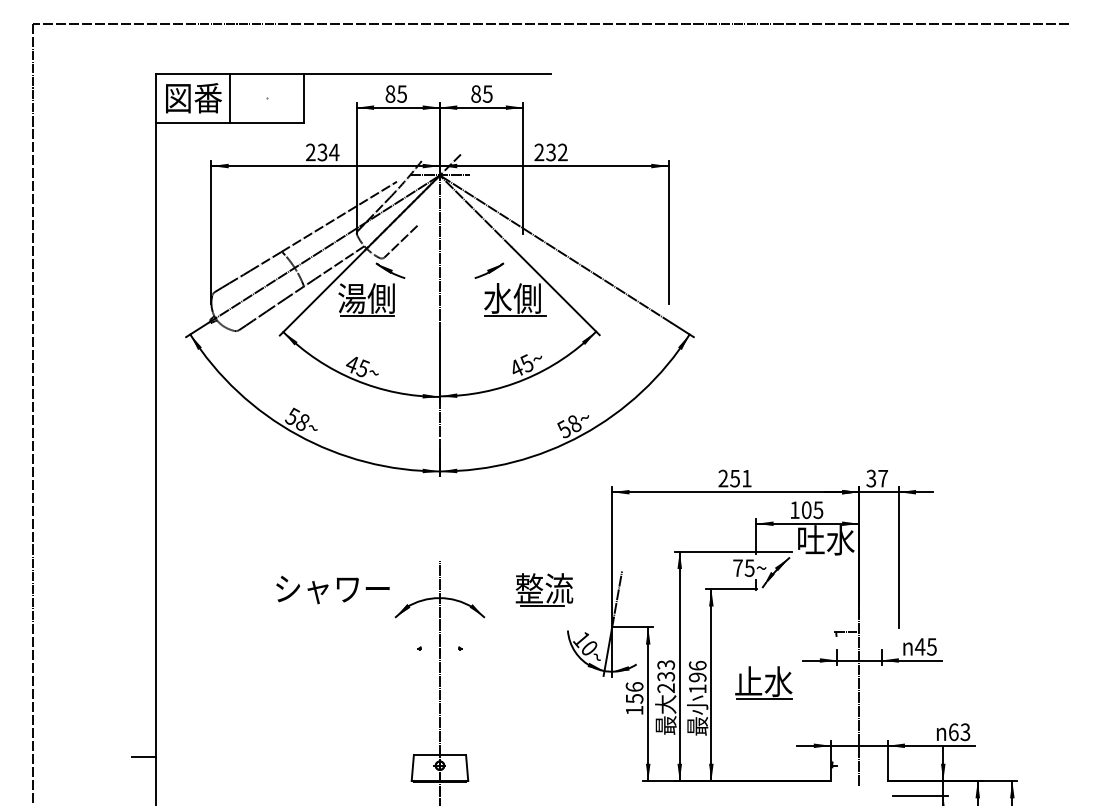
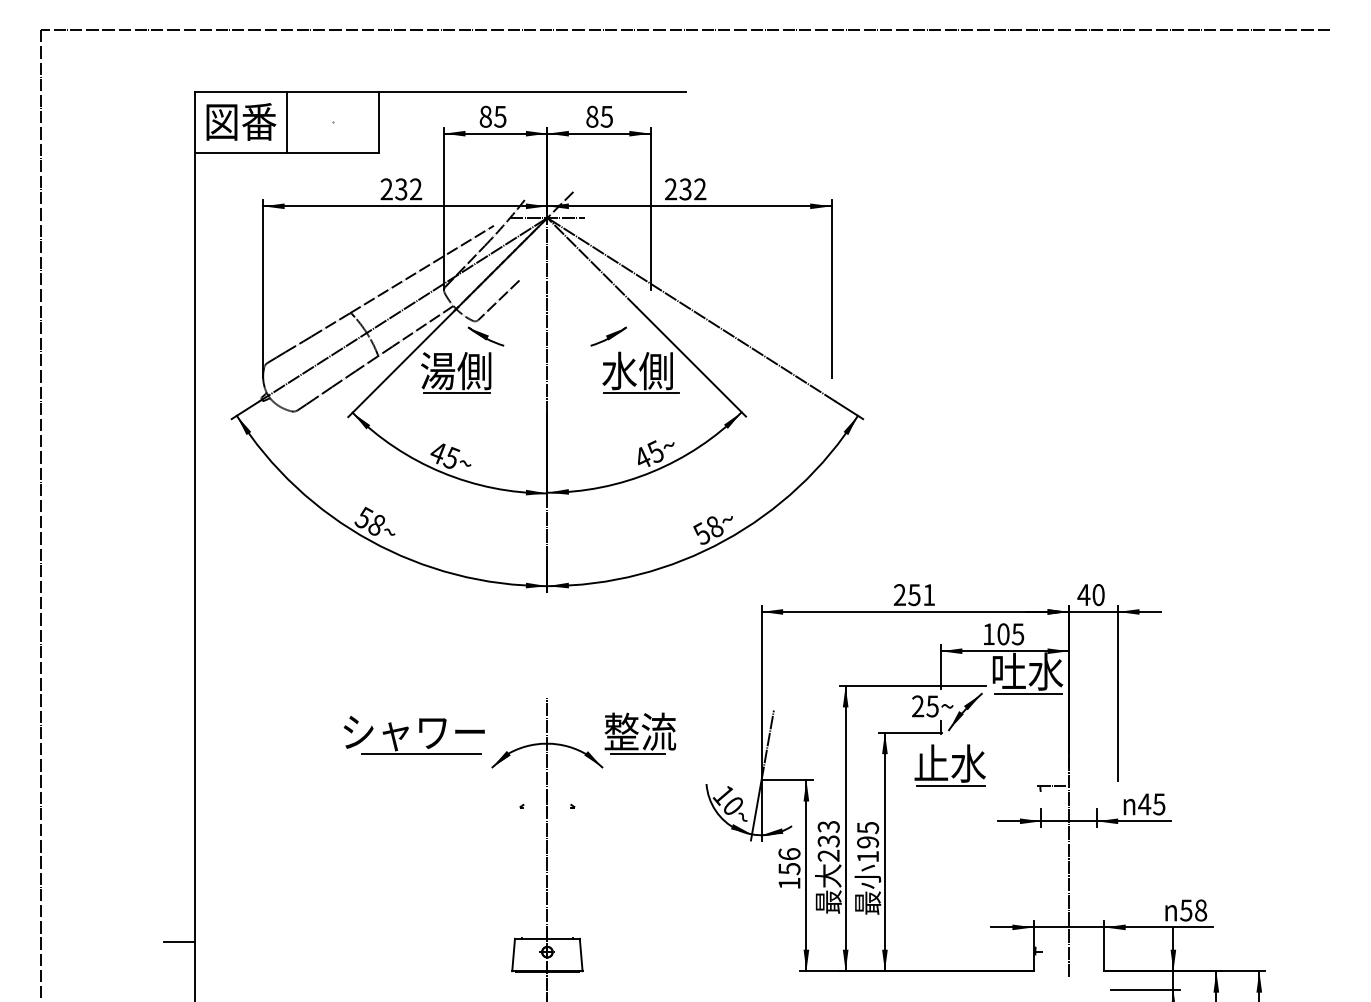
text: (333, 152) -> (415, 189), 234 -> 232
text: (876, 478) -> (1090, 595), 37 -> 40
line: (826, 557) -> (1028, 693), added
text: (738, 568) -> (918, 706), 75 -> 25
part: (544, 589) -> (640, 733), moved
line: (338, 606) -> (421, 753), added
text: (698, 665) -> (868, 827), 196 -> 195
part: (763, 683) -> (949, 765), moved
text: (959, 732) -> (1193, 910), 63 -> 58

